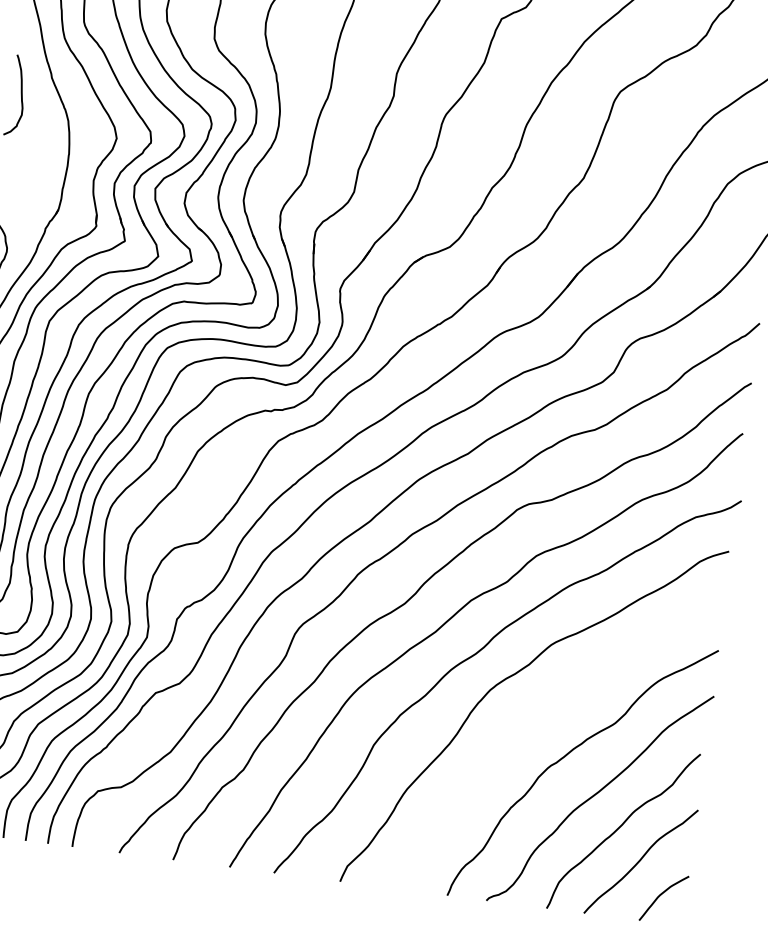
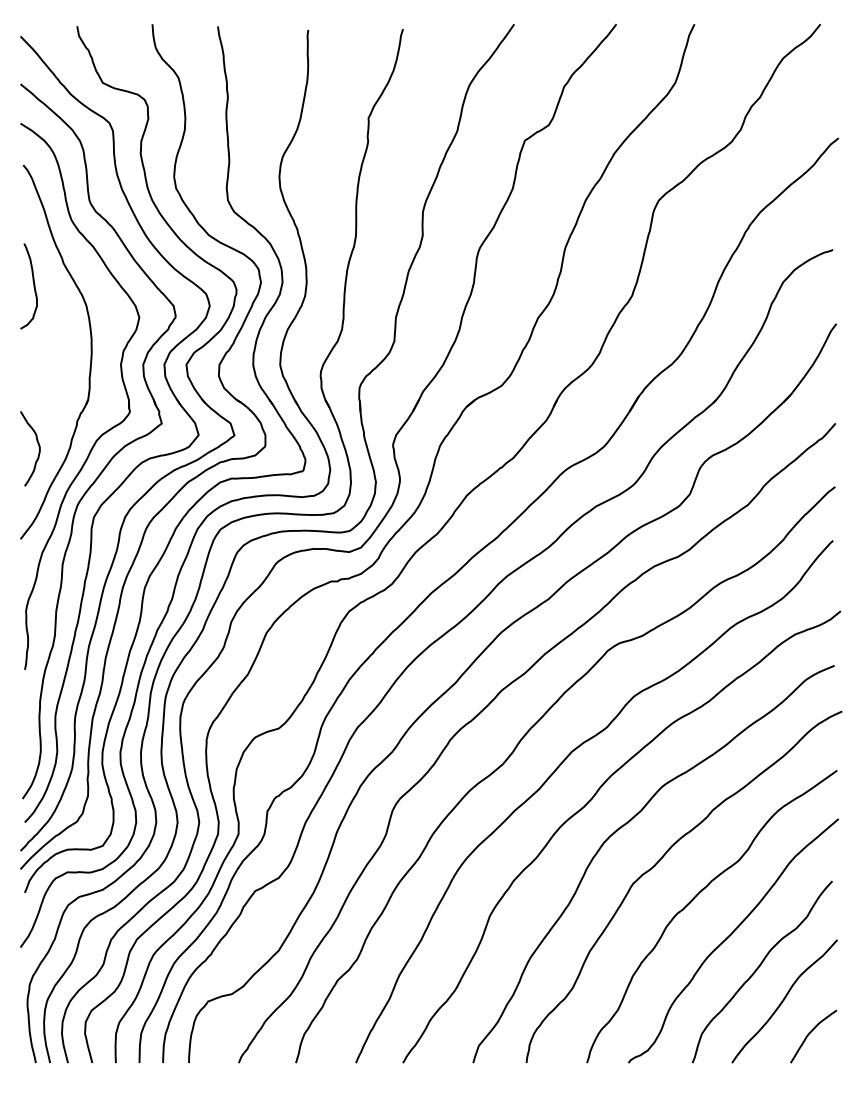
curve: (537, 717) -> (657, 864), added

